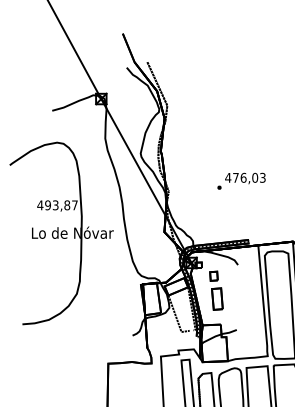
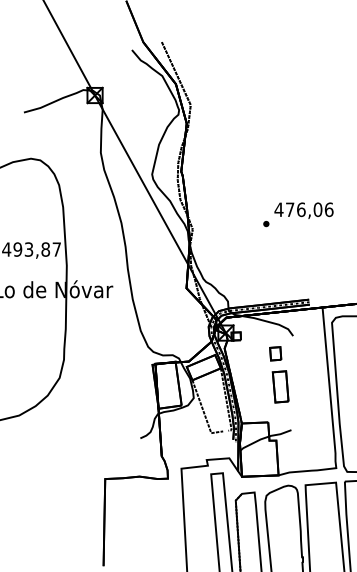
text: (262, 177) -> (328, 209), 476,03 -> 476,06
part: (216, 290) -> (279, 374), moved

